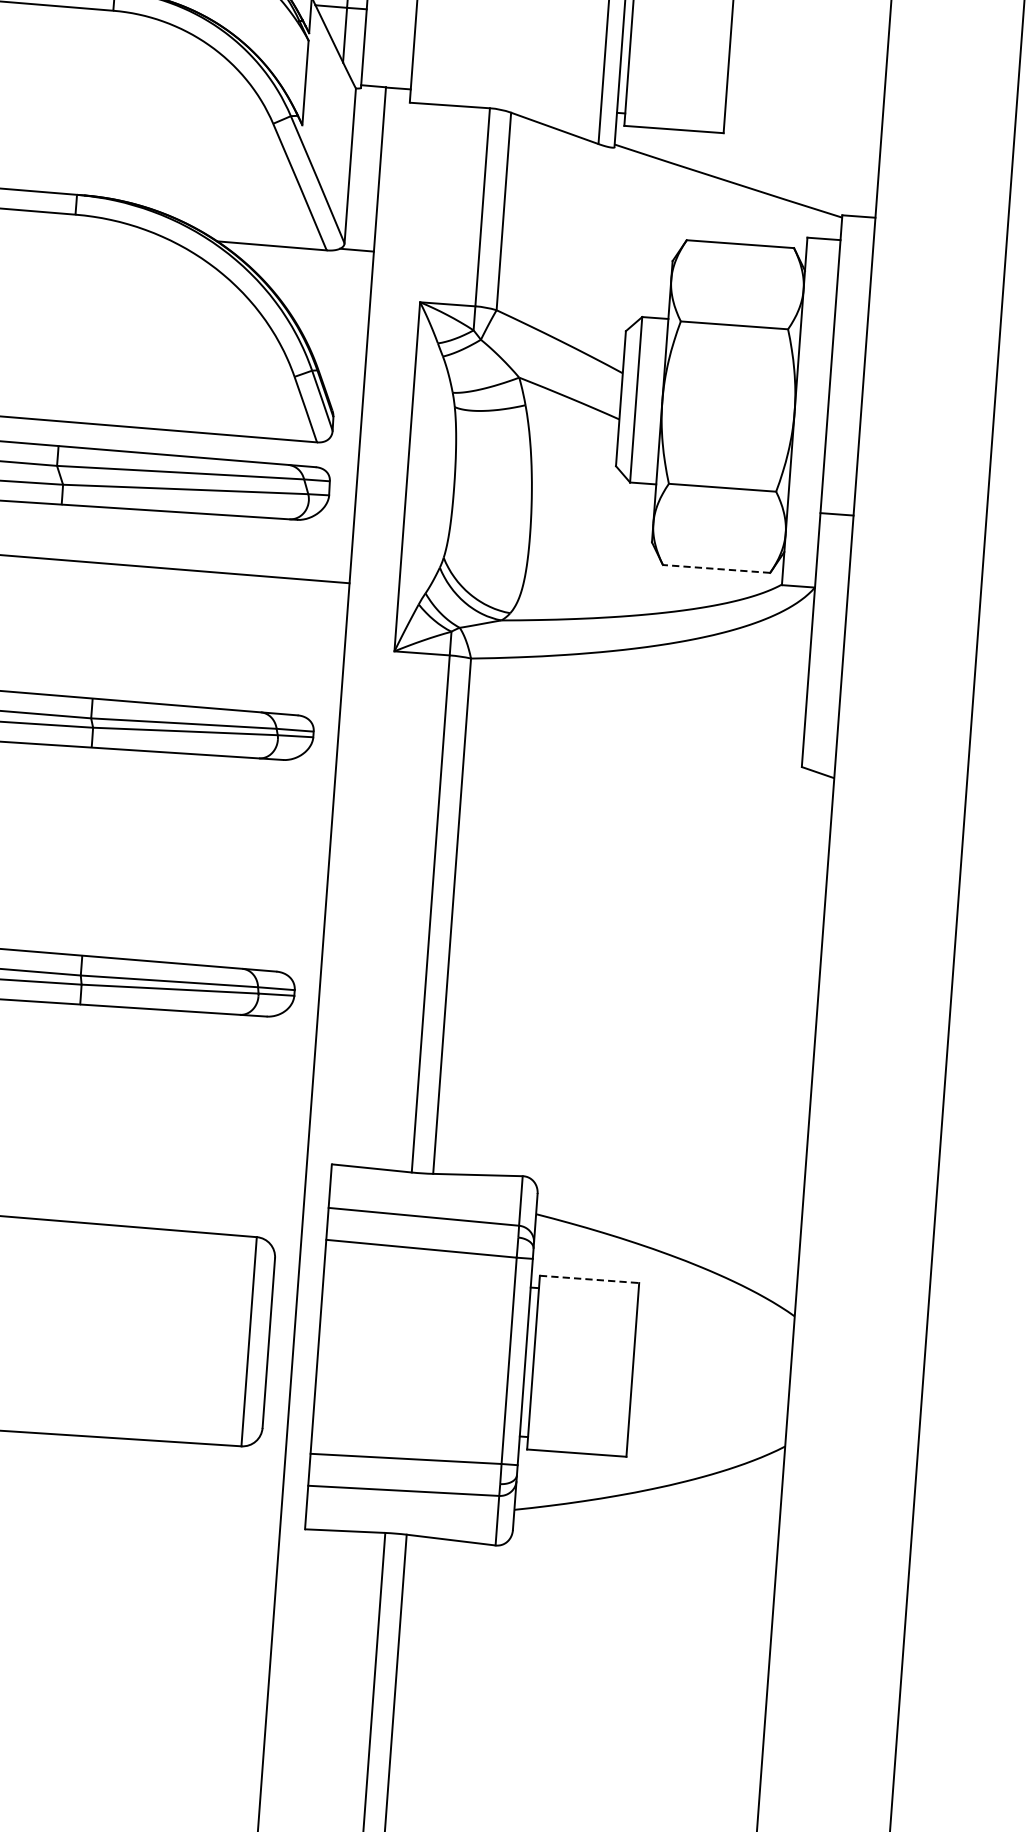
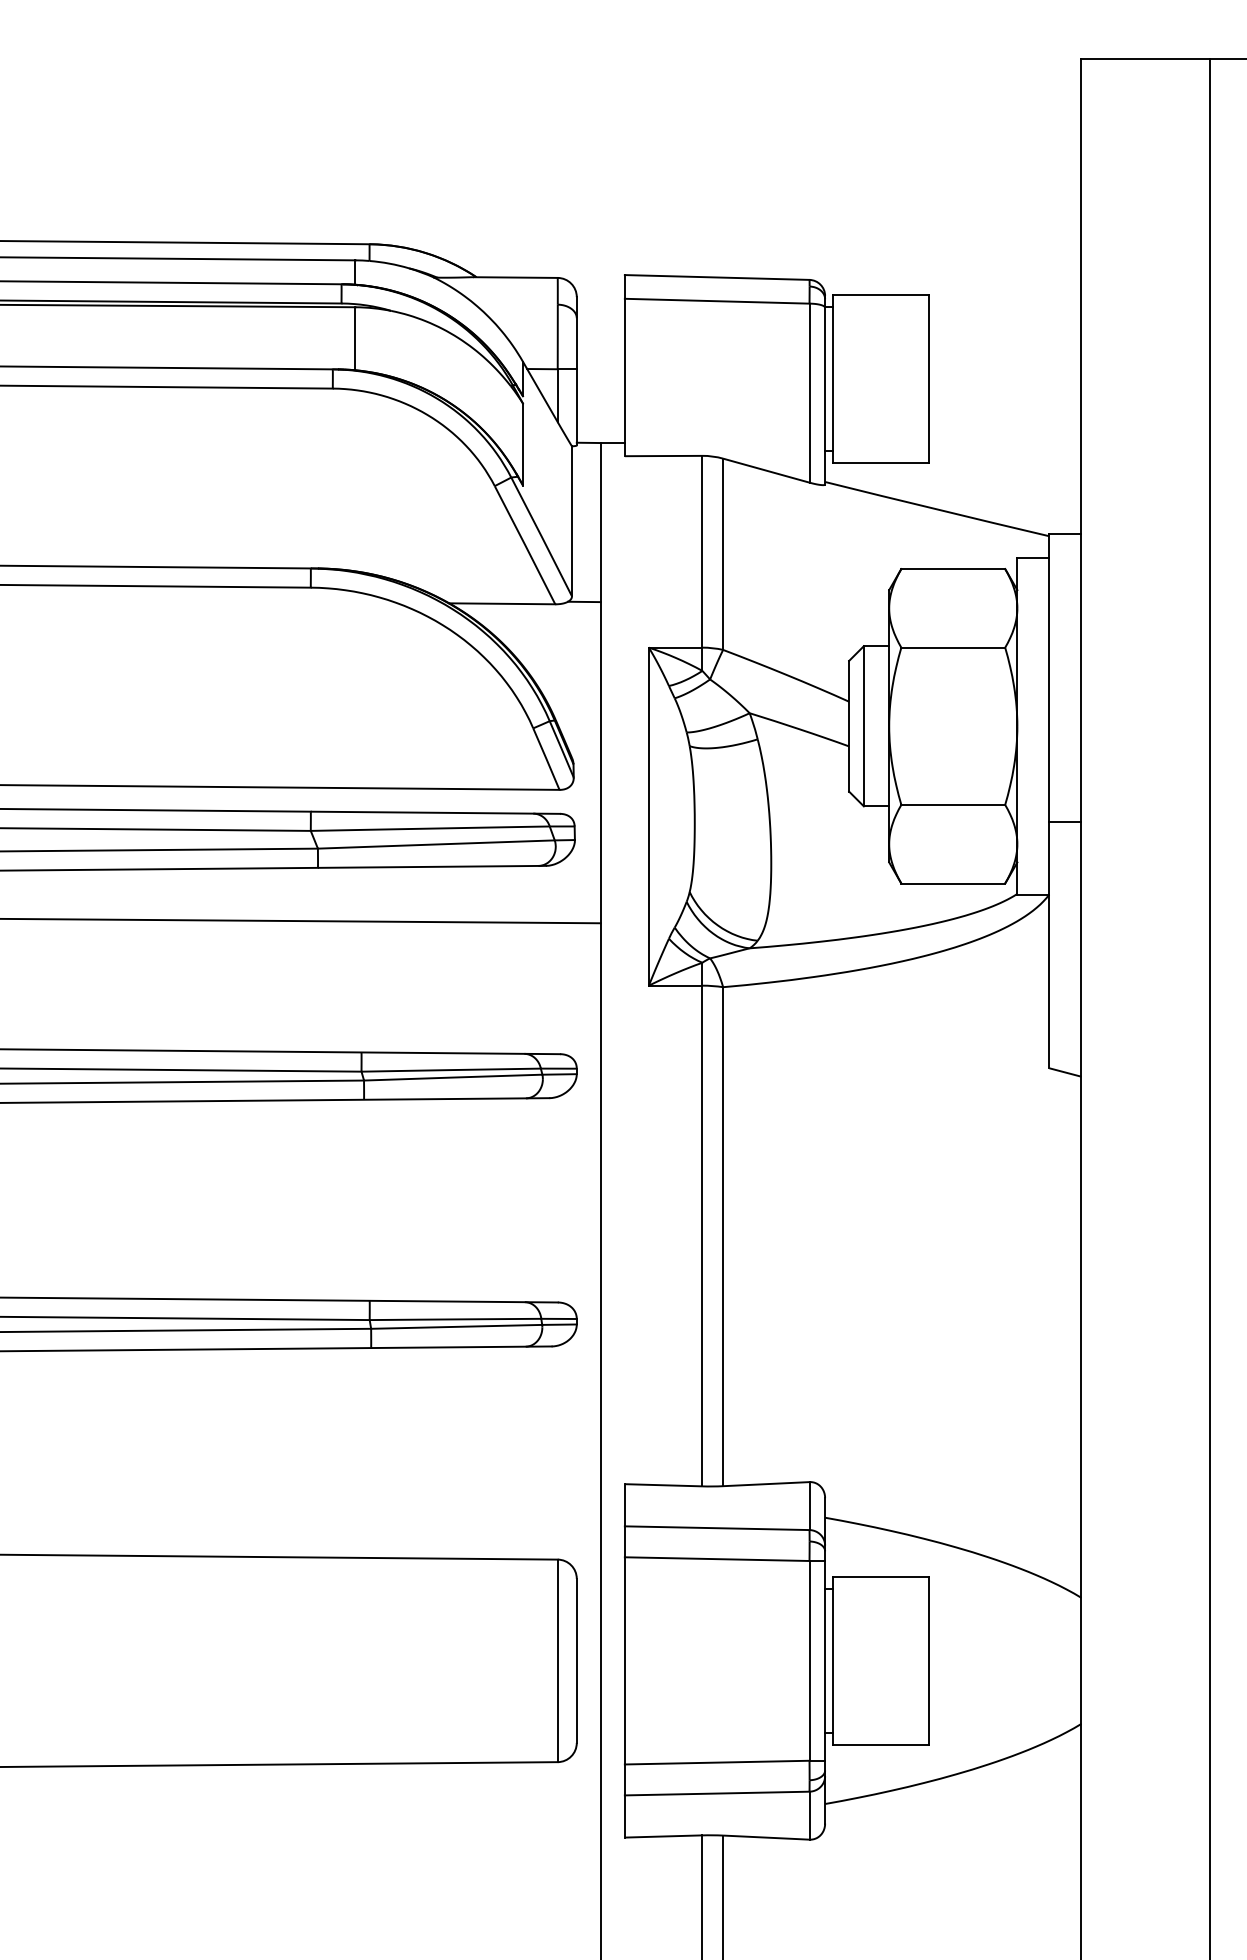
line: (716, 568) -> (953, 883), dashed -> solid
line: (589, 1279) -> (881, 1576), dashed -> solid

